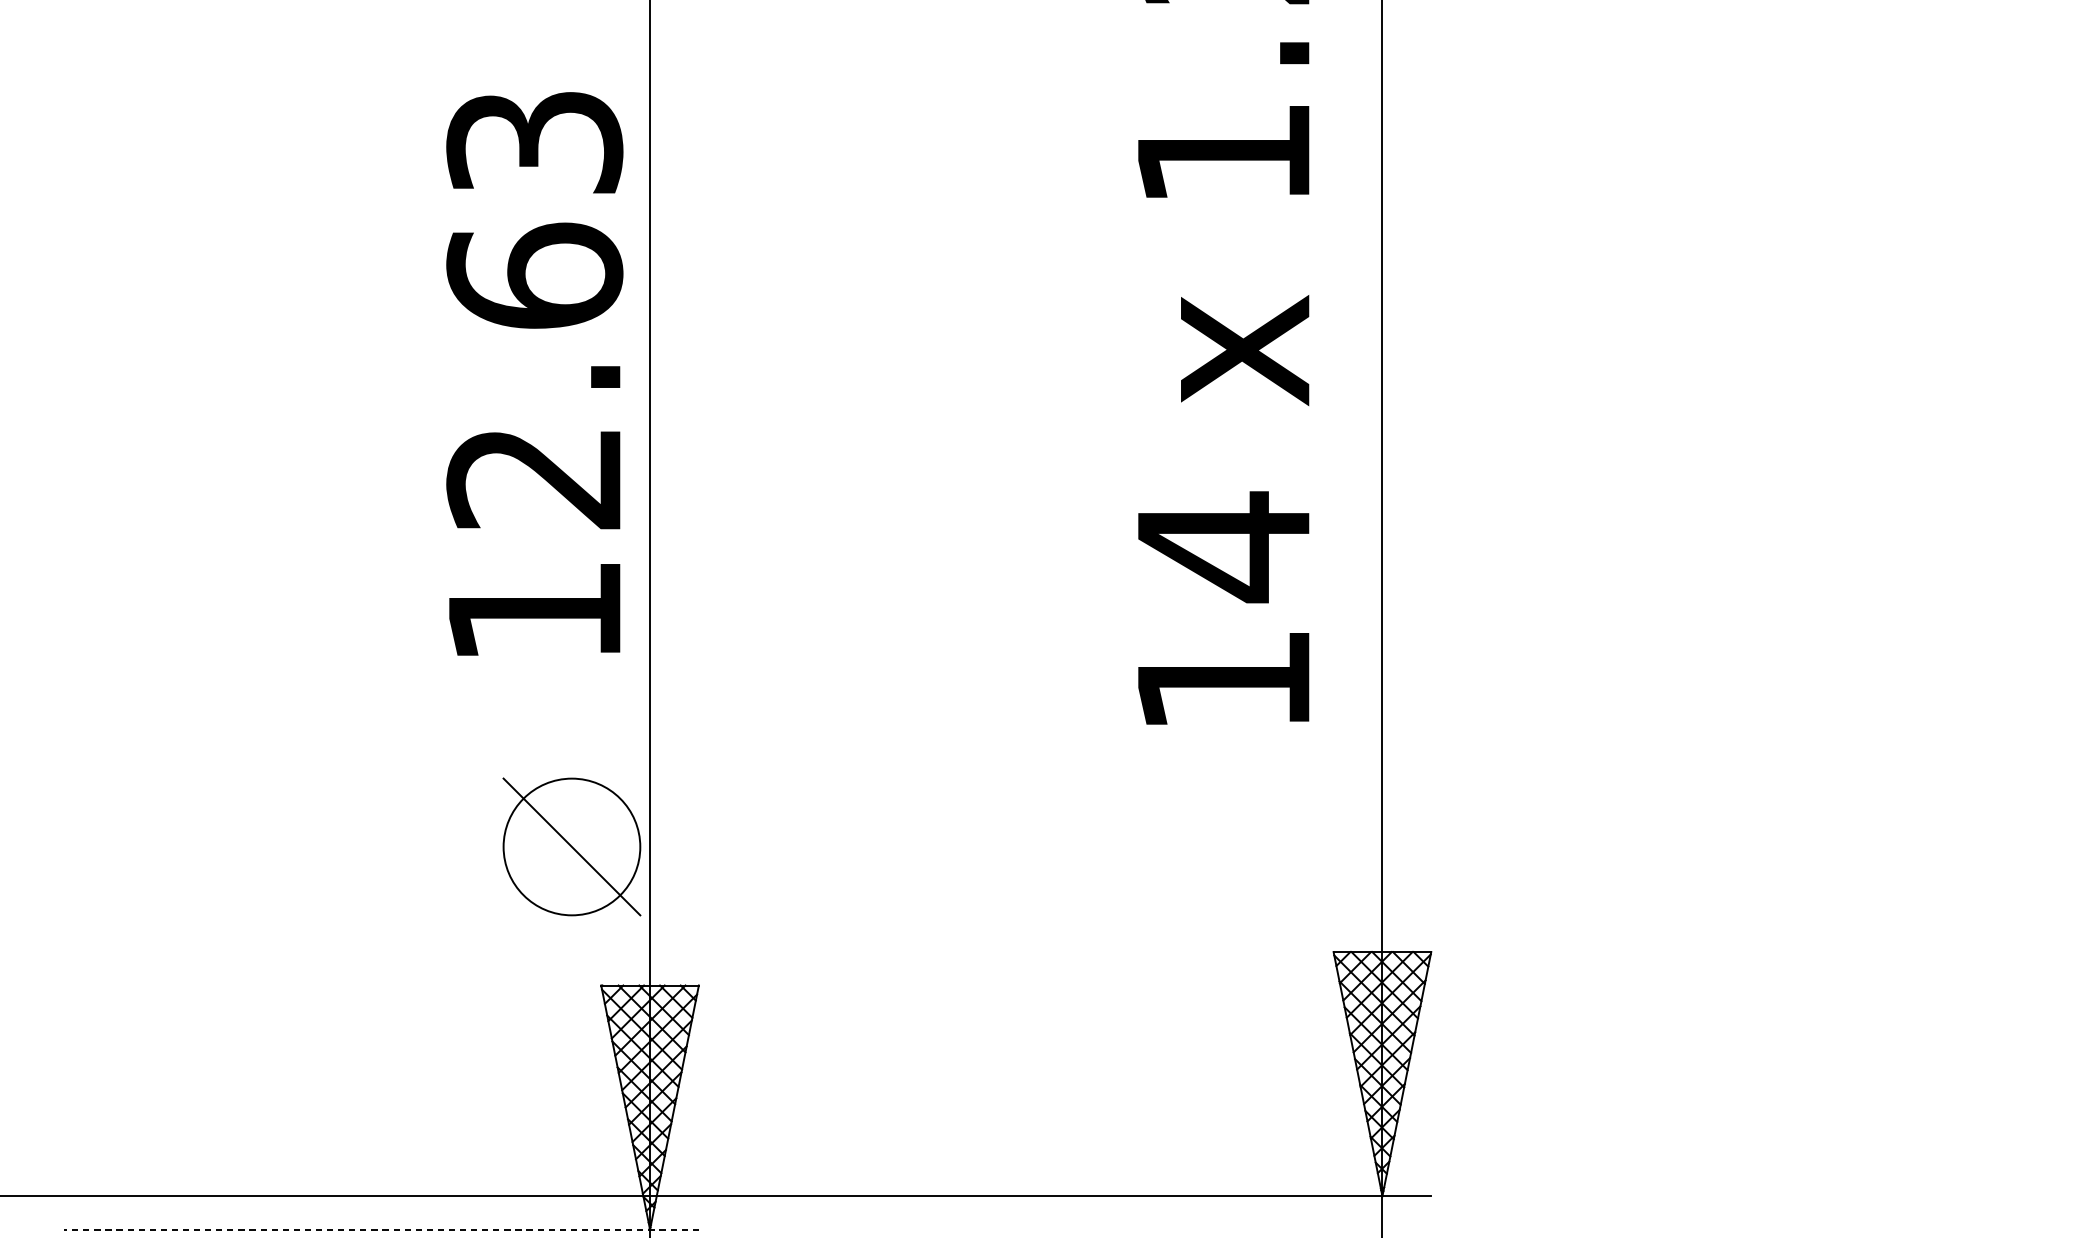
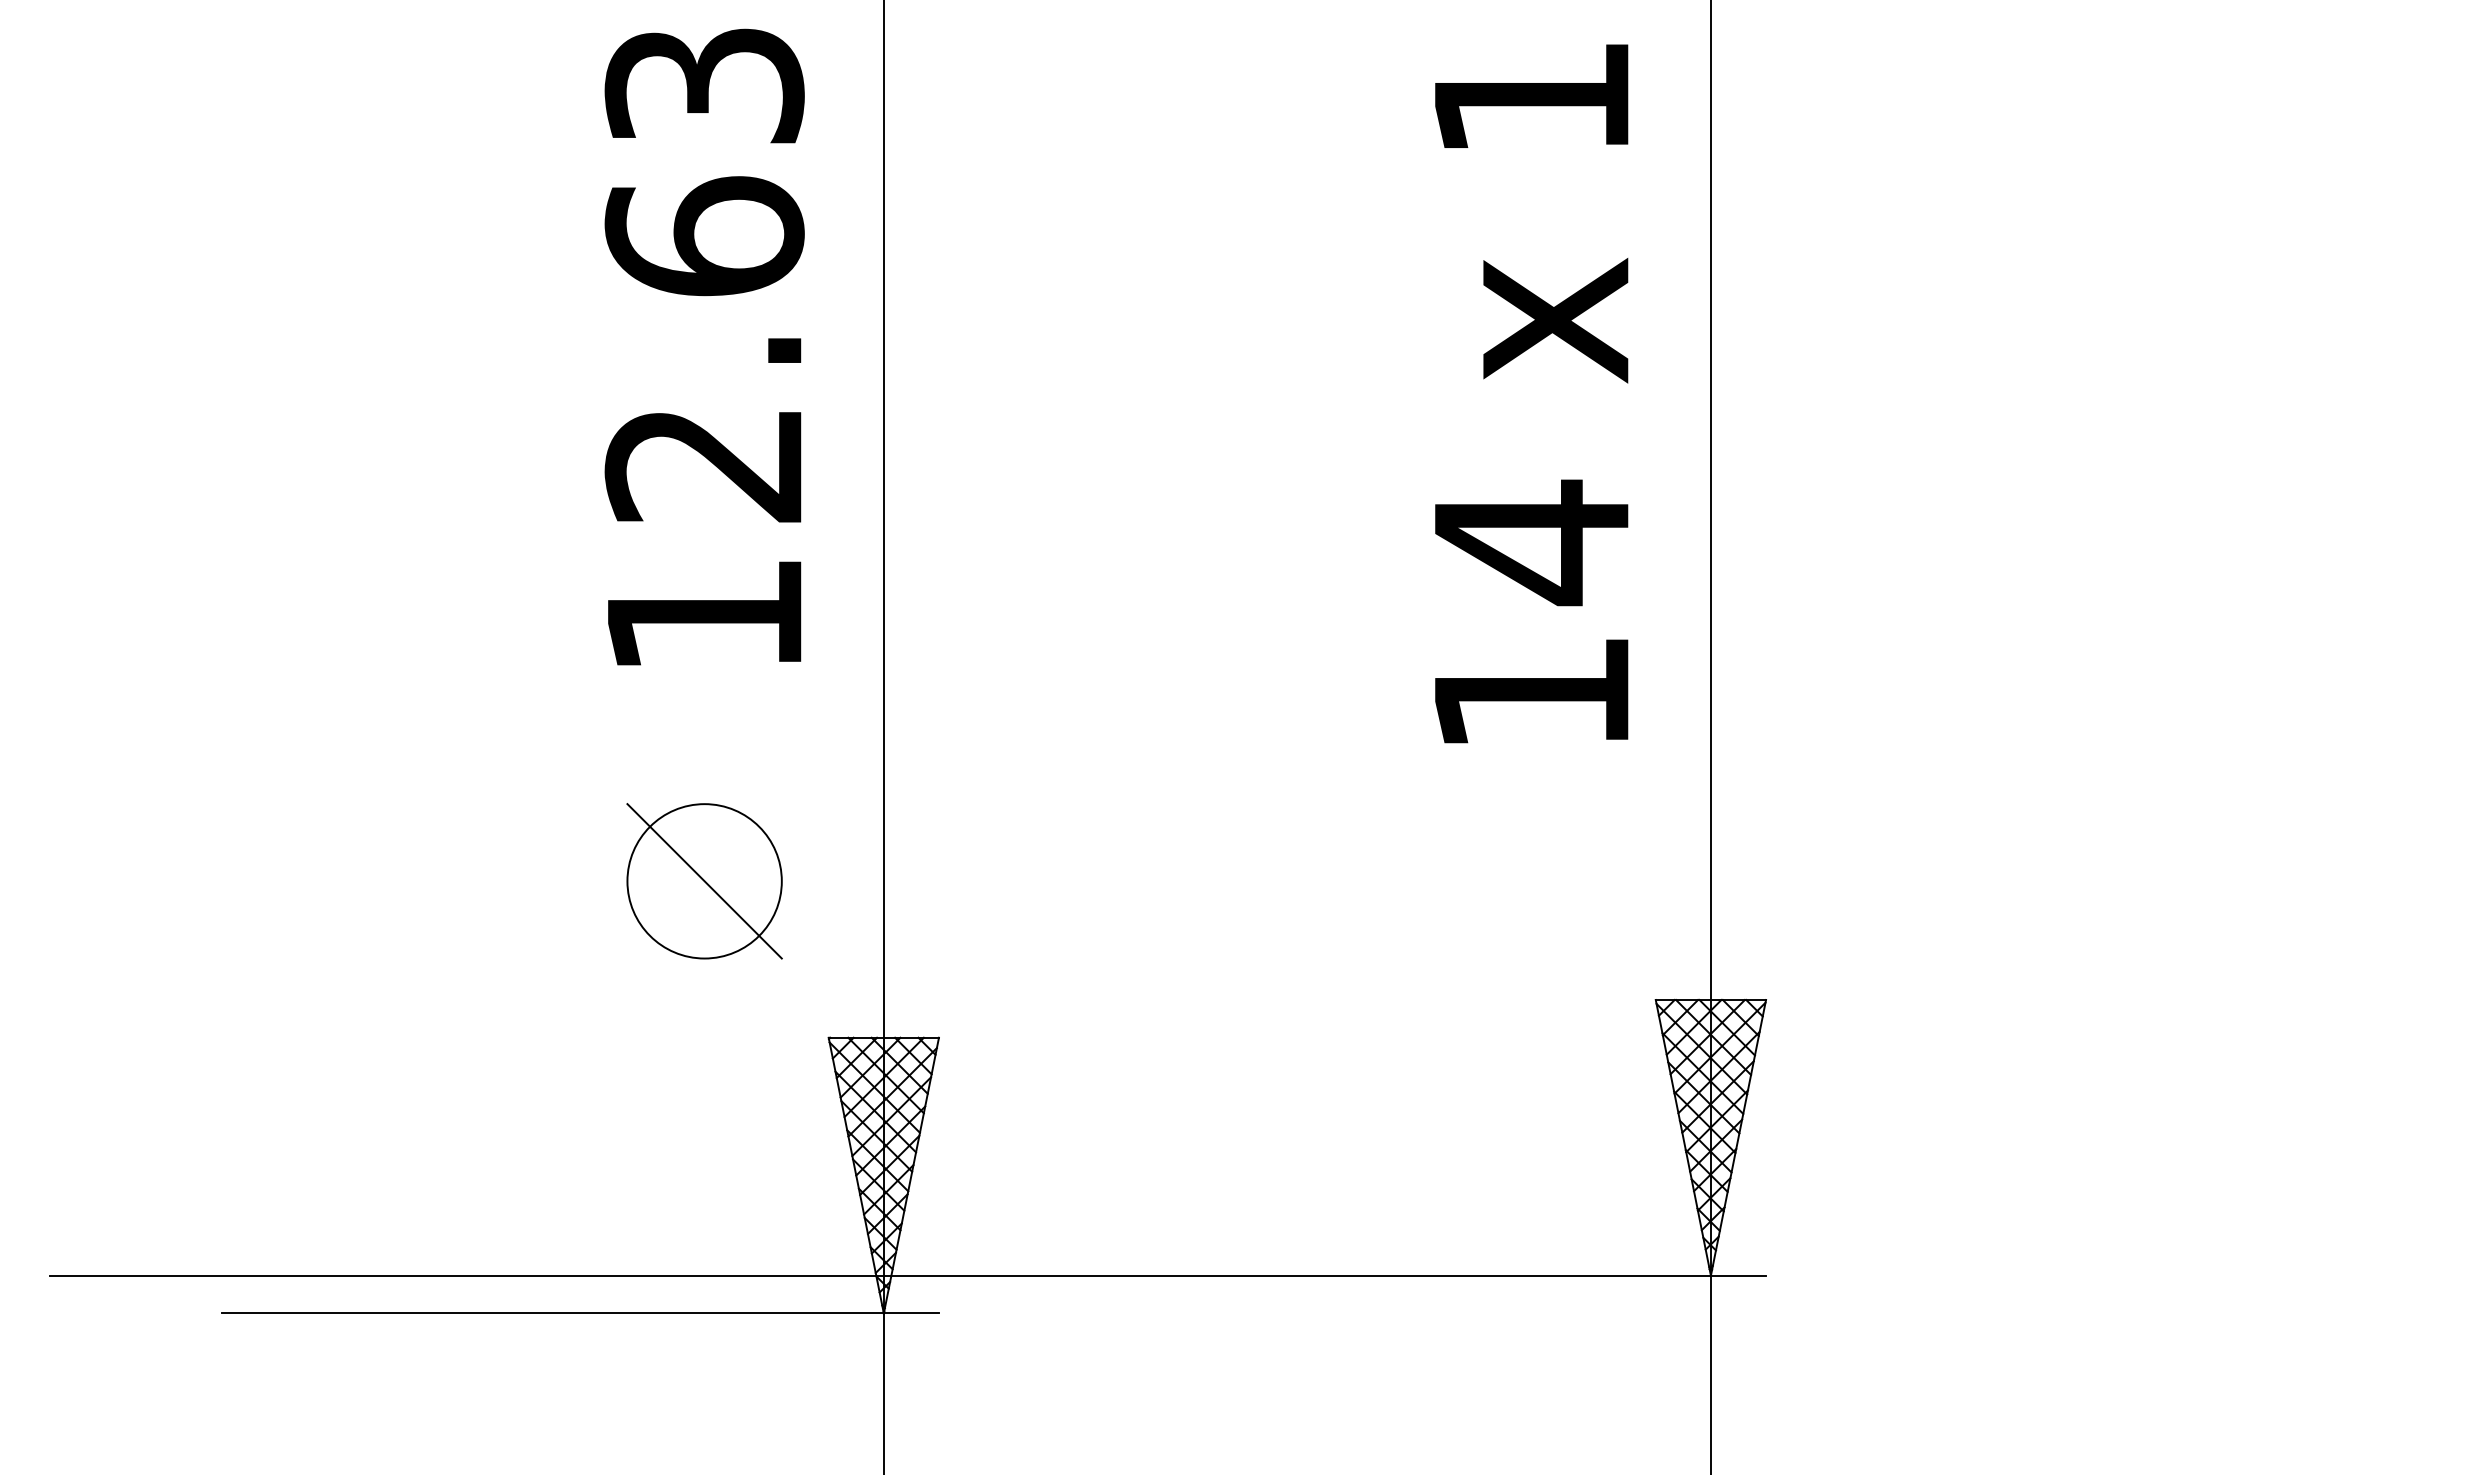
text: (534, 373) -> (704, 346), moved
part: (571, 847) -> (704, 881), moved
line: (381, 1229) -> (580, 1313), dashed -> solid

